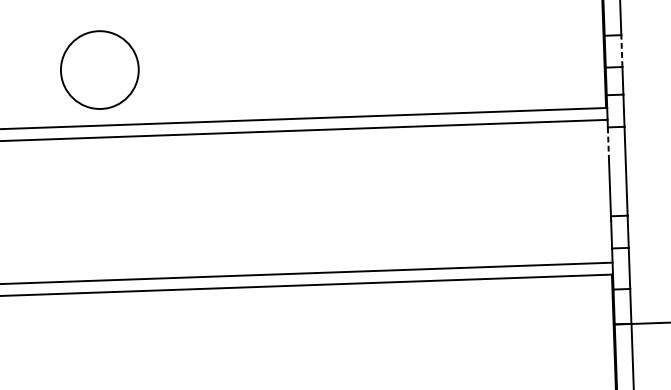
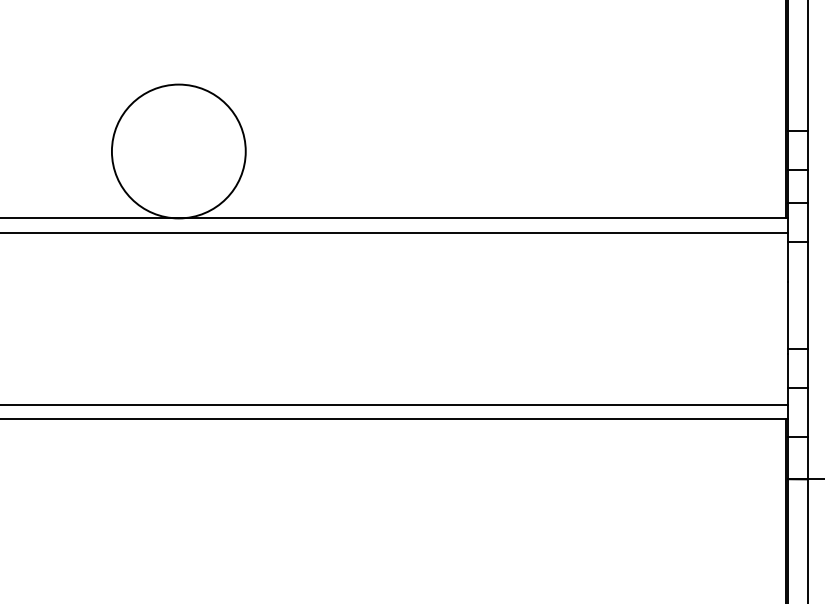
line: (621, 51) -> (807, 150), dashed -> solid
circle: (99, 70) -> (178, 151), size x1.43
line: (608, 143) -> (787, 261), dashed -> solid

